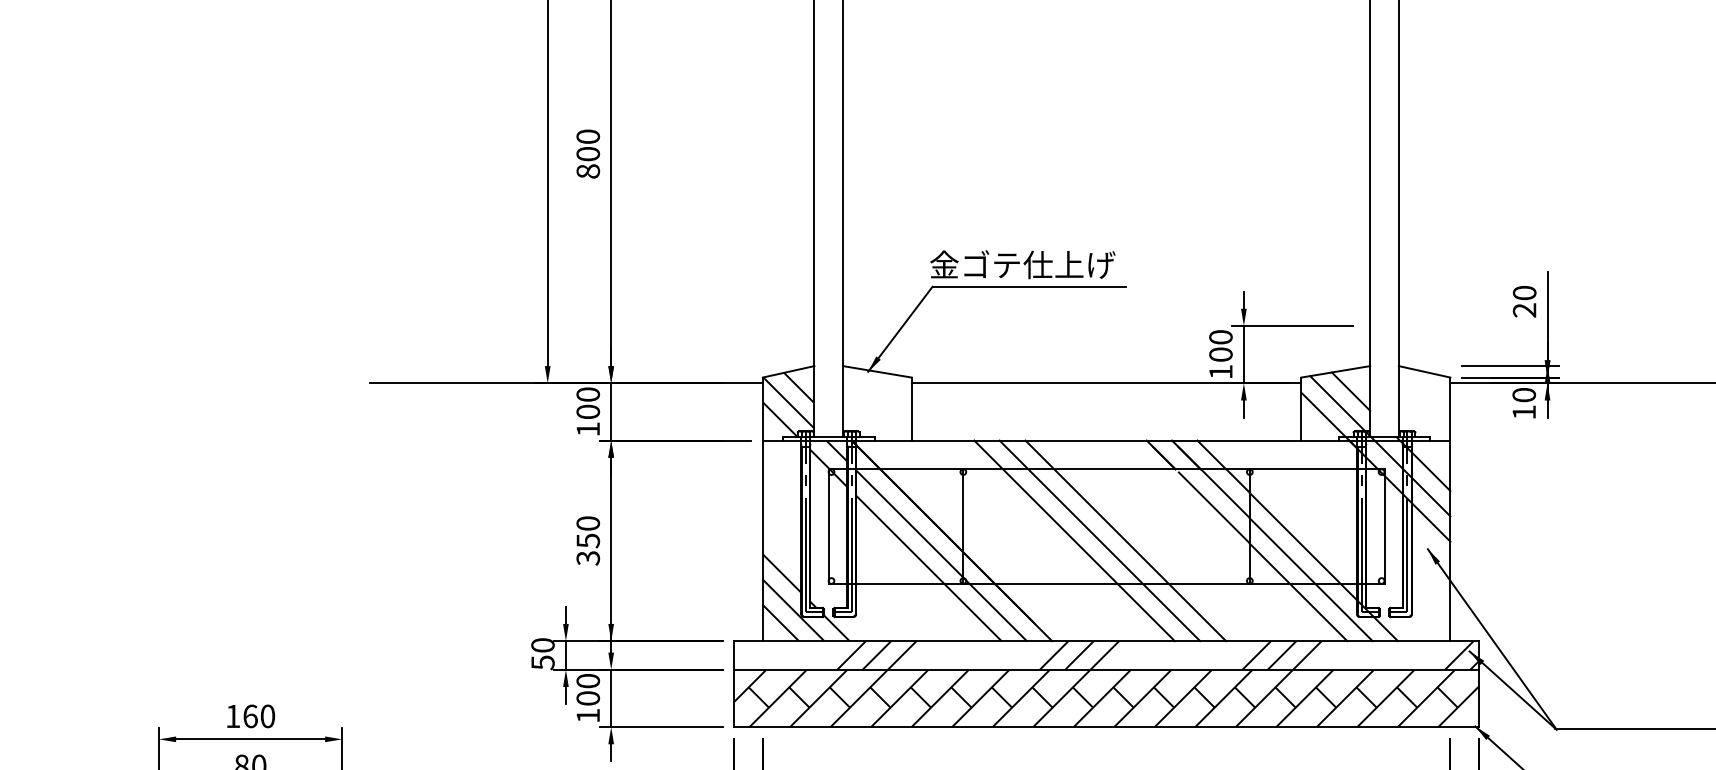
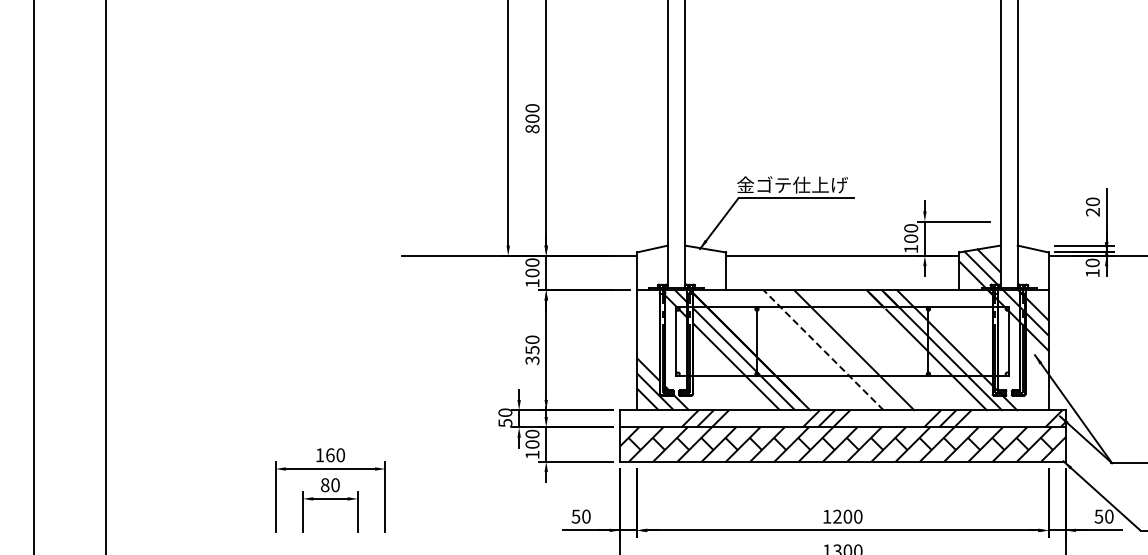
hatch: (787, 404) -> (651, 268), removed
line: (1074, 541) -> (823, 350), solid -> dashed
line: (1099, 541) -> (838, 350), removed

